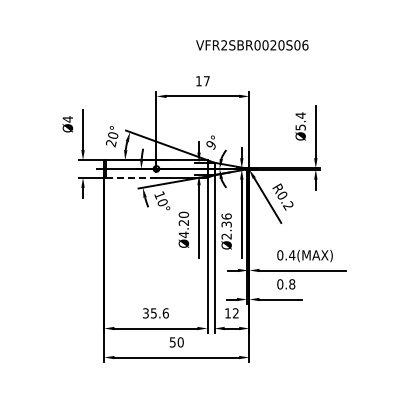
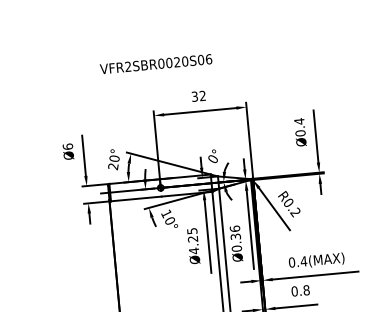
text: (252, 45) -> (156, 64), moved
text: (202, 81) -> (198, 96), 17 -> 32
text: (67, 119) -> (67, 146), Ø4 -> Ø6
text: (300, 127) -> (300, 133), Ø5.4 -> Ø0.4
text: (210, 145) -> (212, 159), 9° -> 0°
line: (131, 177) -> (136, 198), dashed -> solid
text: (183, 214) -> (191, 230), Ø4.20 -> Ø4.25
text: (226, 236) -> (236, 248), Ø2.36 -> Ø0.36

